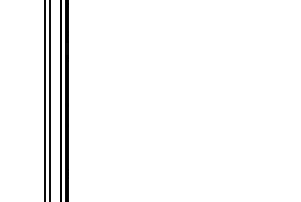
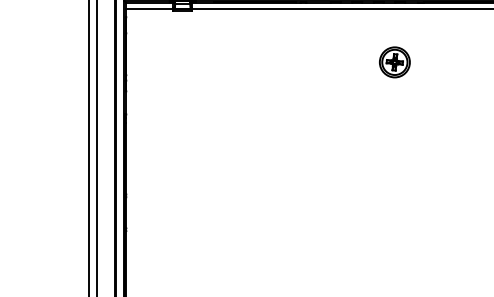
part: (229, 24) -> (393, 62), added

